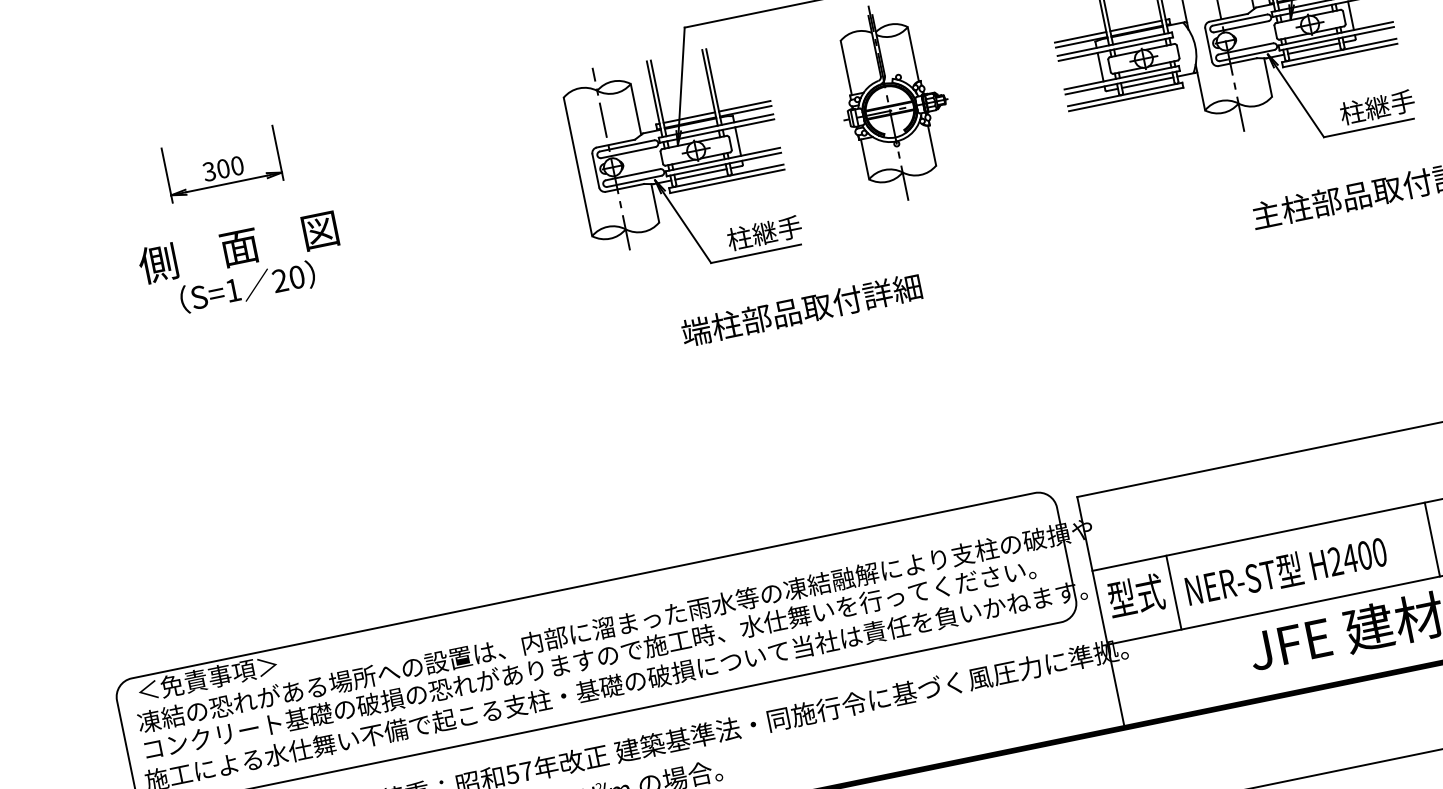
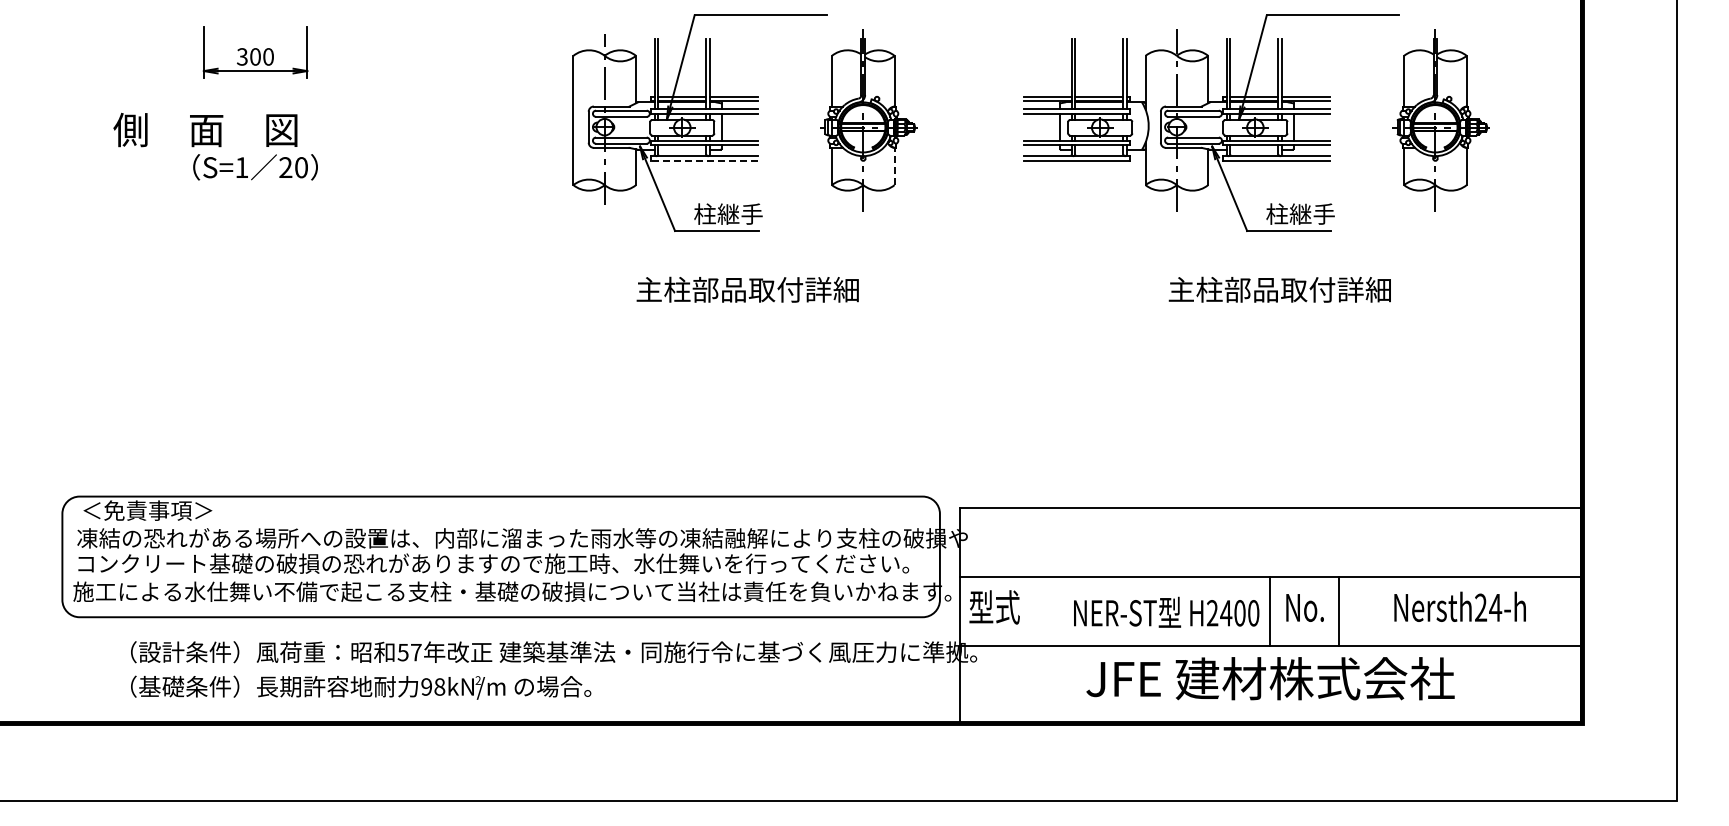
line: (1313, 48) -> (1254, 149), removed
line: (1147, 82) -> (1099, 149), removed
line: (931, 145) -> (894, 166), solid -> dashed
line: (701, 174) -> (682, 149), removed
line: (727, 181) -> (704, 160), solid -> dashed
text: (238, 246) -> (205, 129), moved
text: (696, 331) -> (649, 289), 端柱部品取付詳細 -> 主柱部品取付詳細
text: (1285, 569) -> (1166, 611), moved
line: (1174, 591) -> (1029, 610), removed

